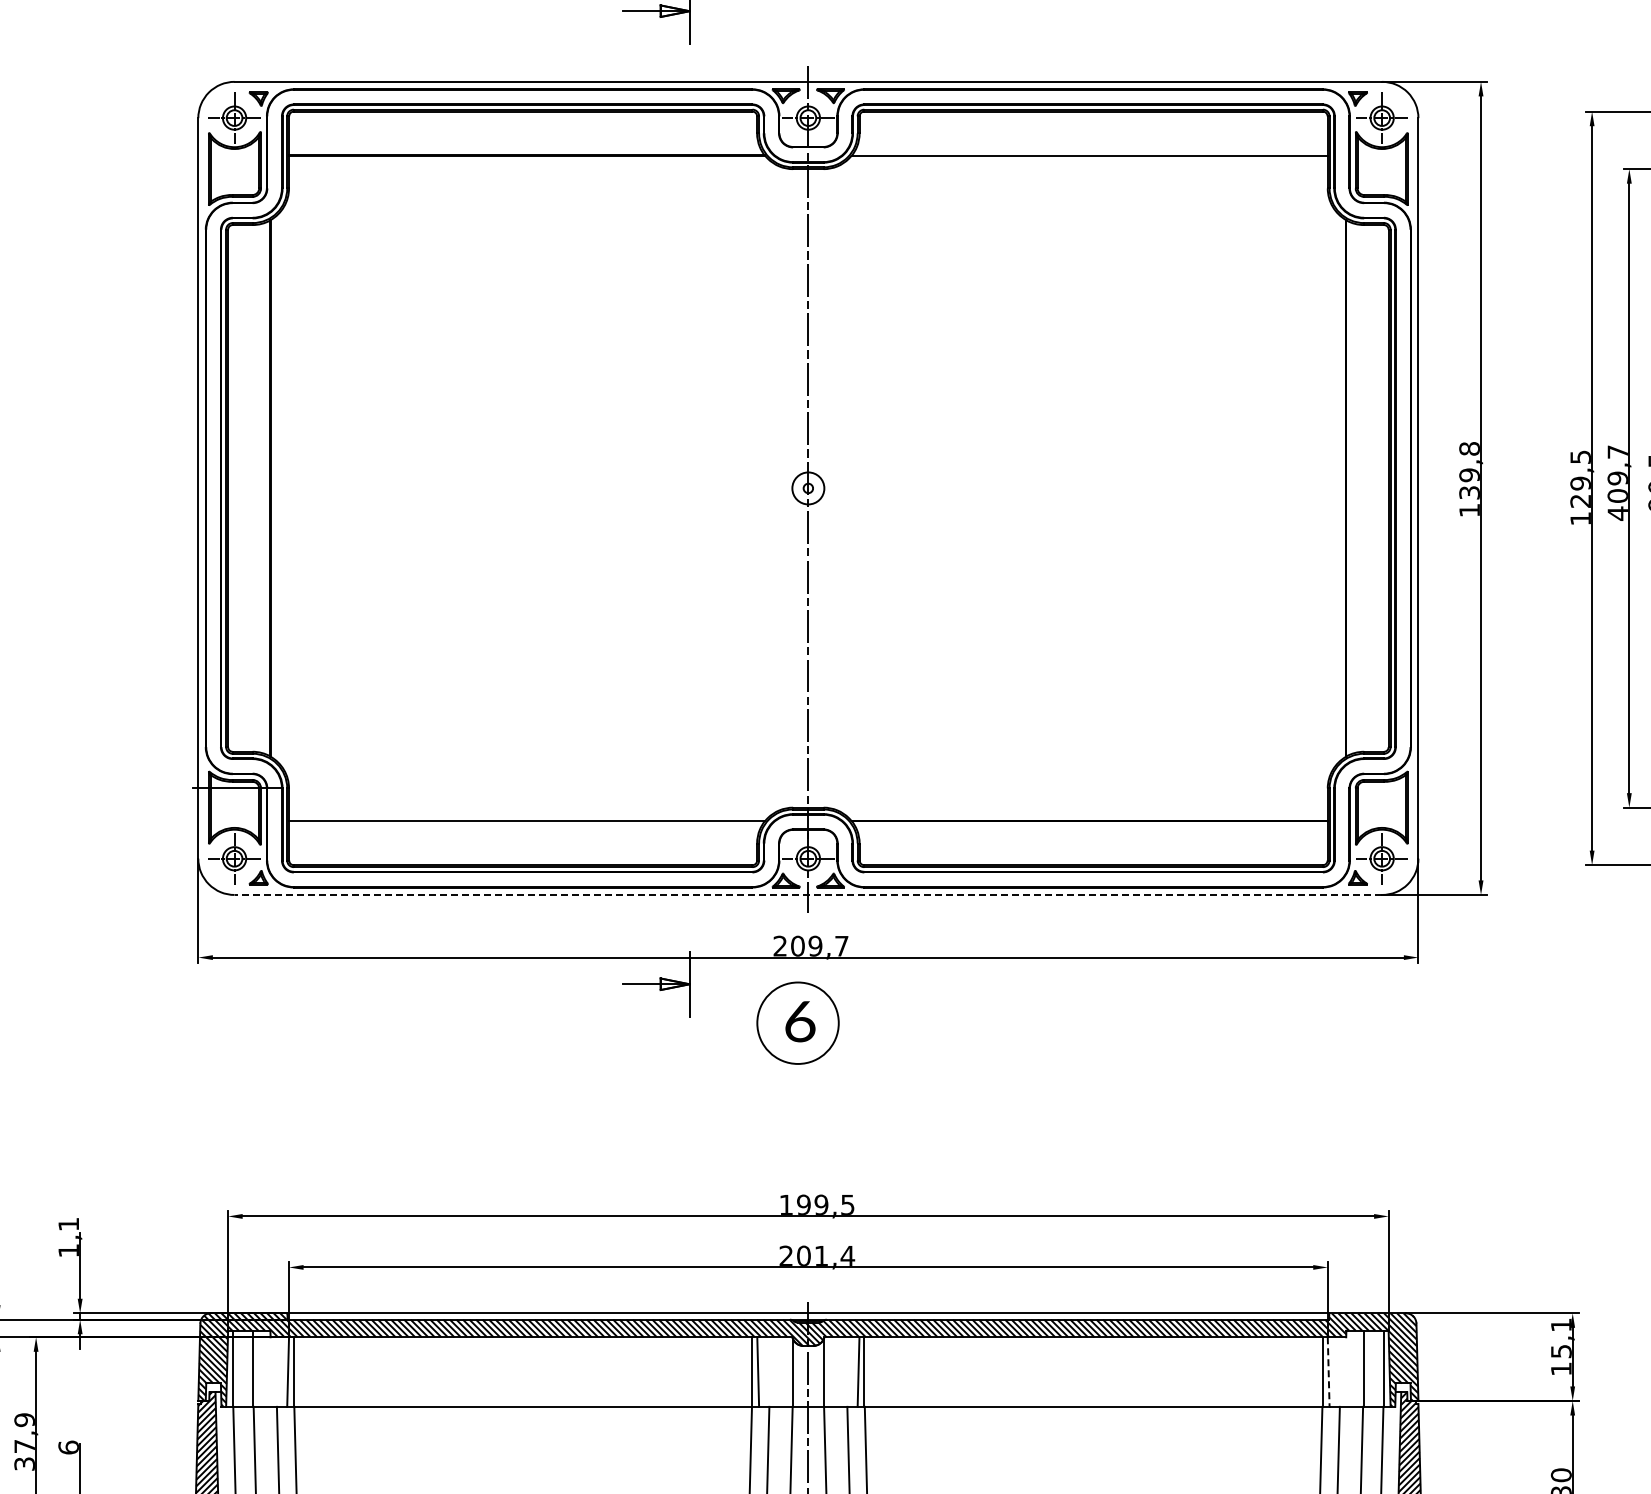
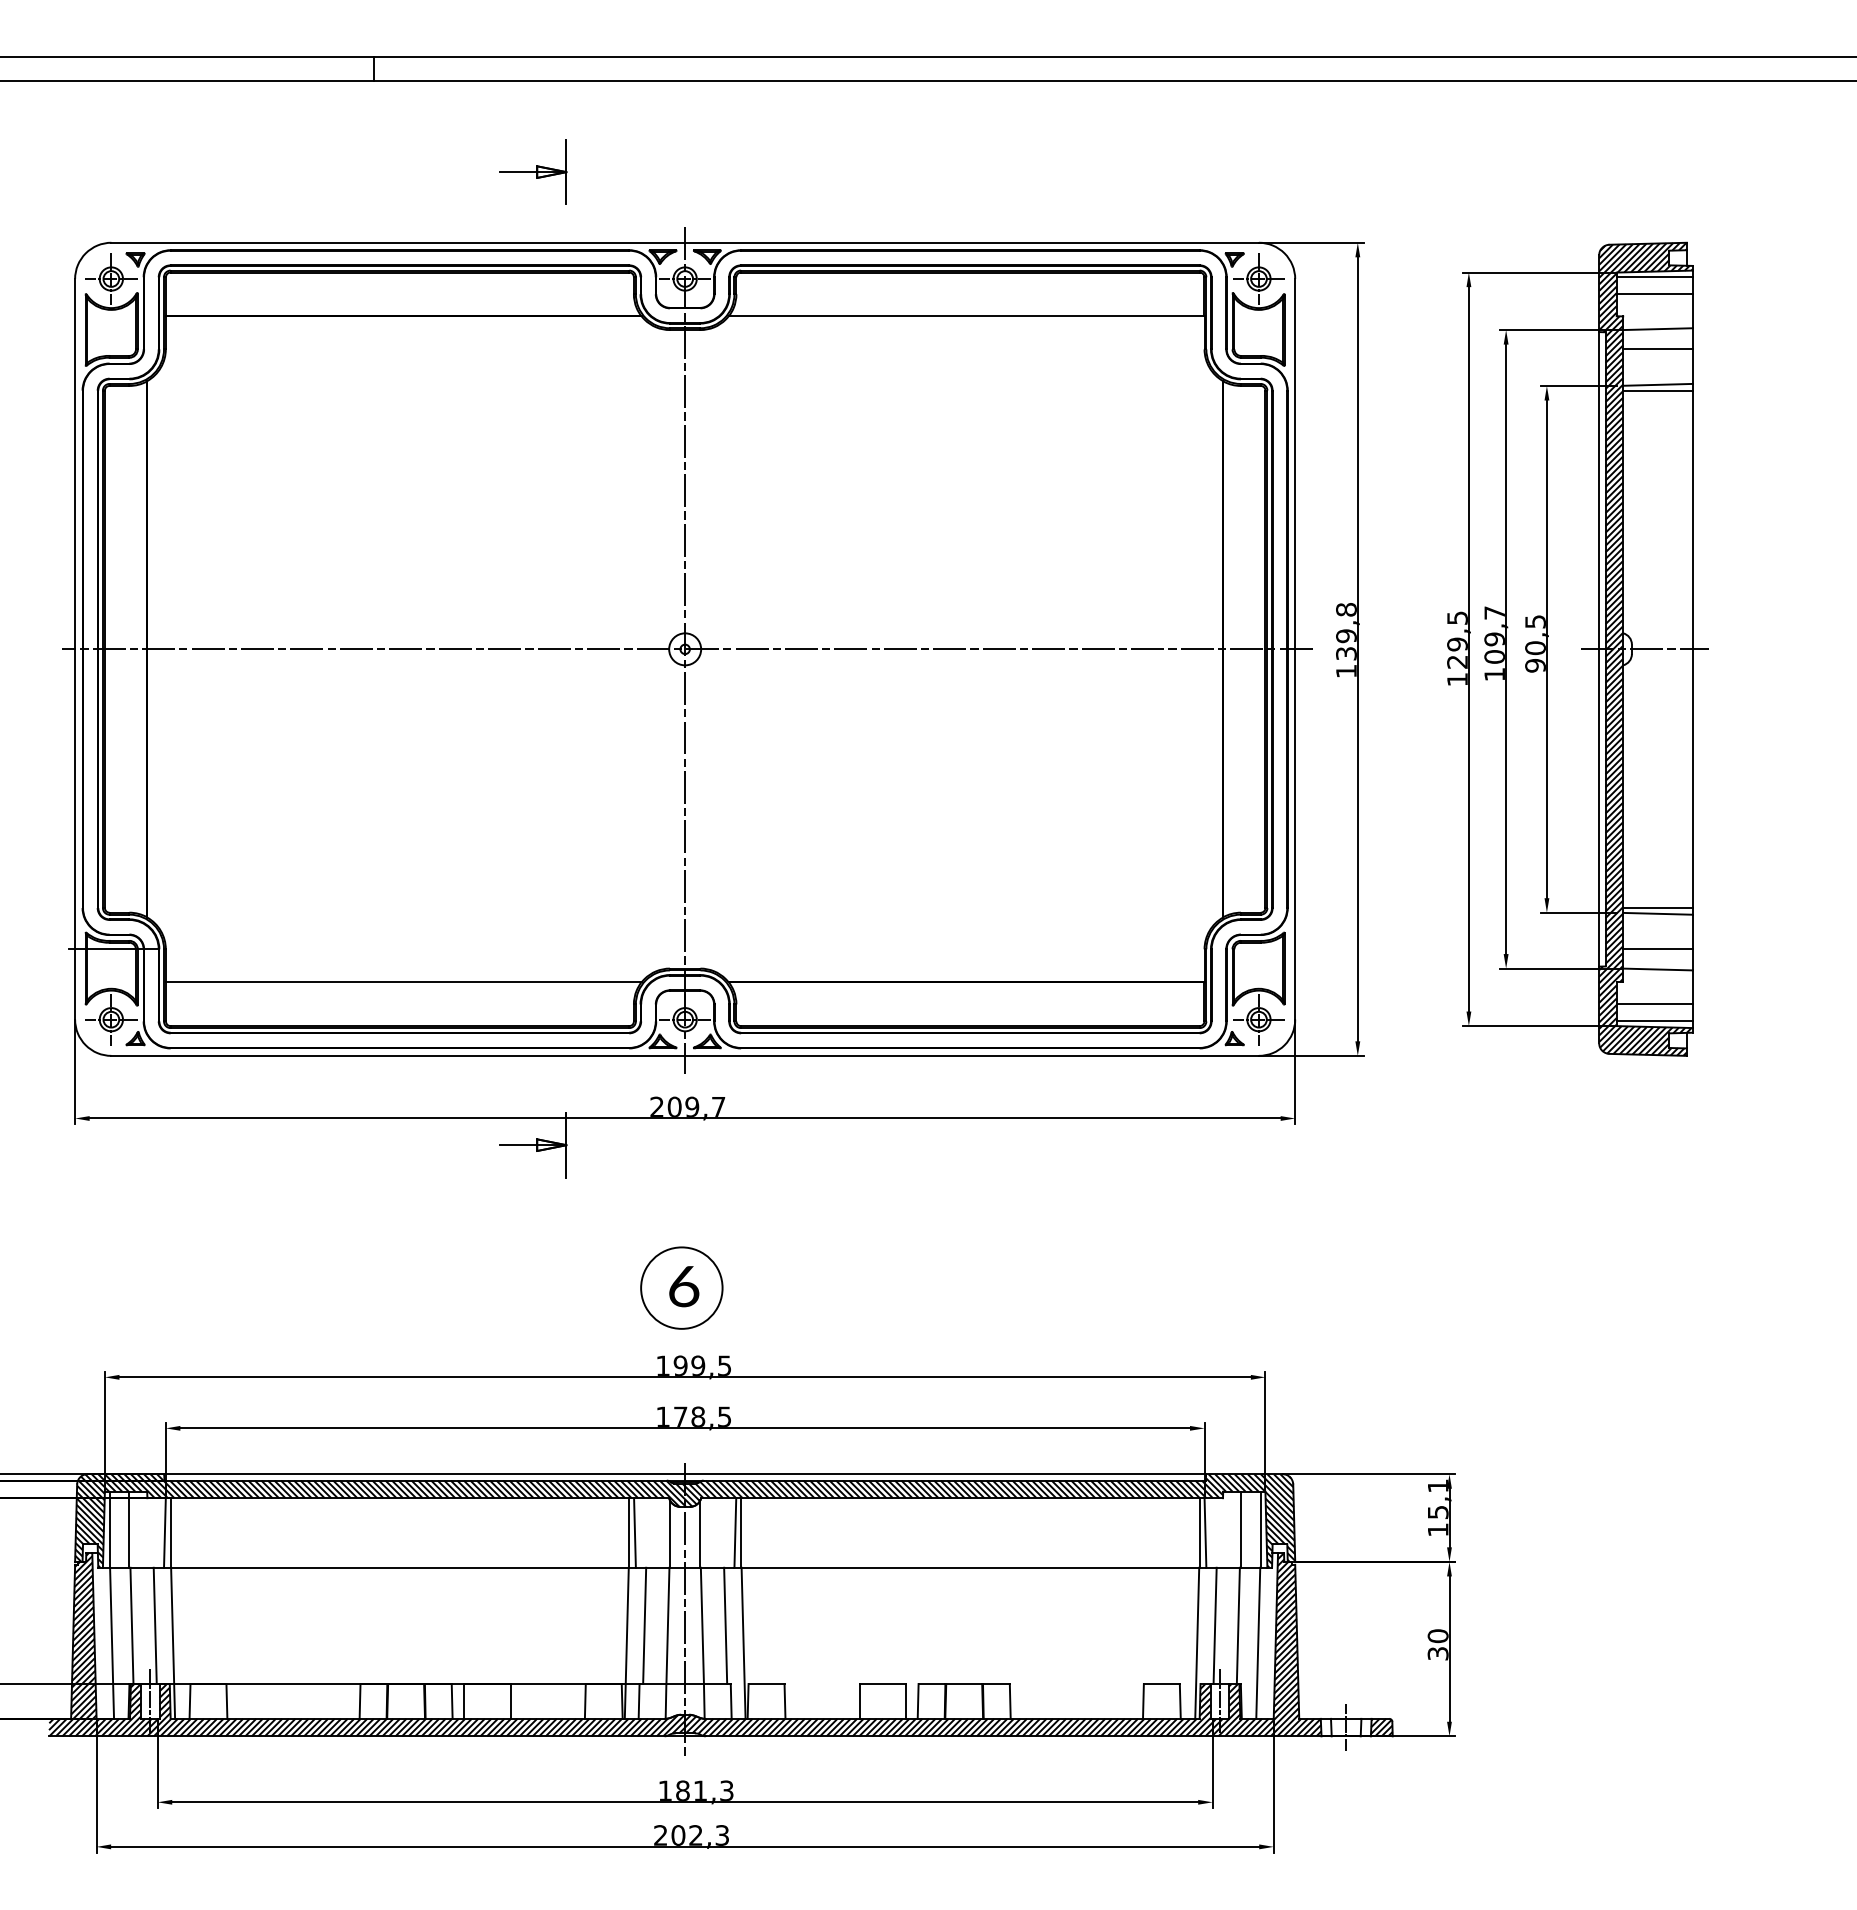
line: (809, 488) -> (686, 649), added
text: (1617, 513) -> (1494, 674), 409,7 -> 109,7
line: (808, 894) -> (685, 1055), dashed -> solid
part: (797, 1022) -> (681, 1287), moved
text: (816, 1255) -> (693, 1416), 201,4 -> 178,5
line: (1328, 1371) -> (1205, 1532), dashed -> solid

